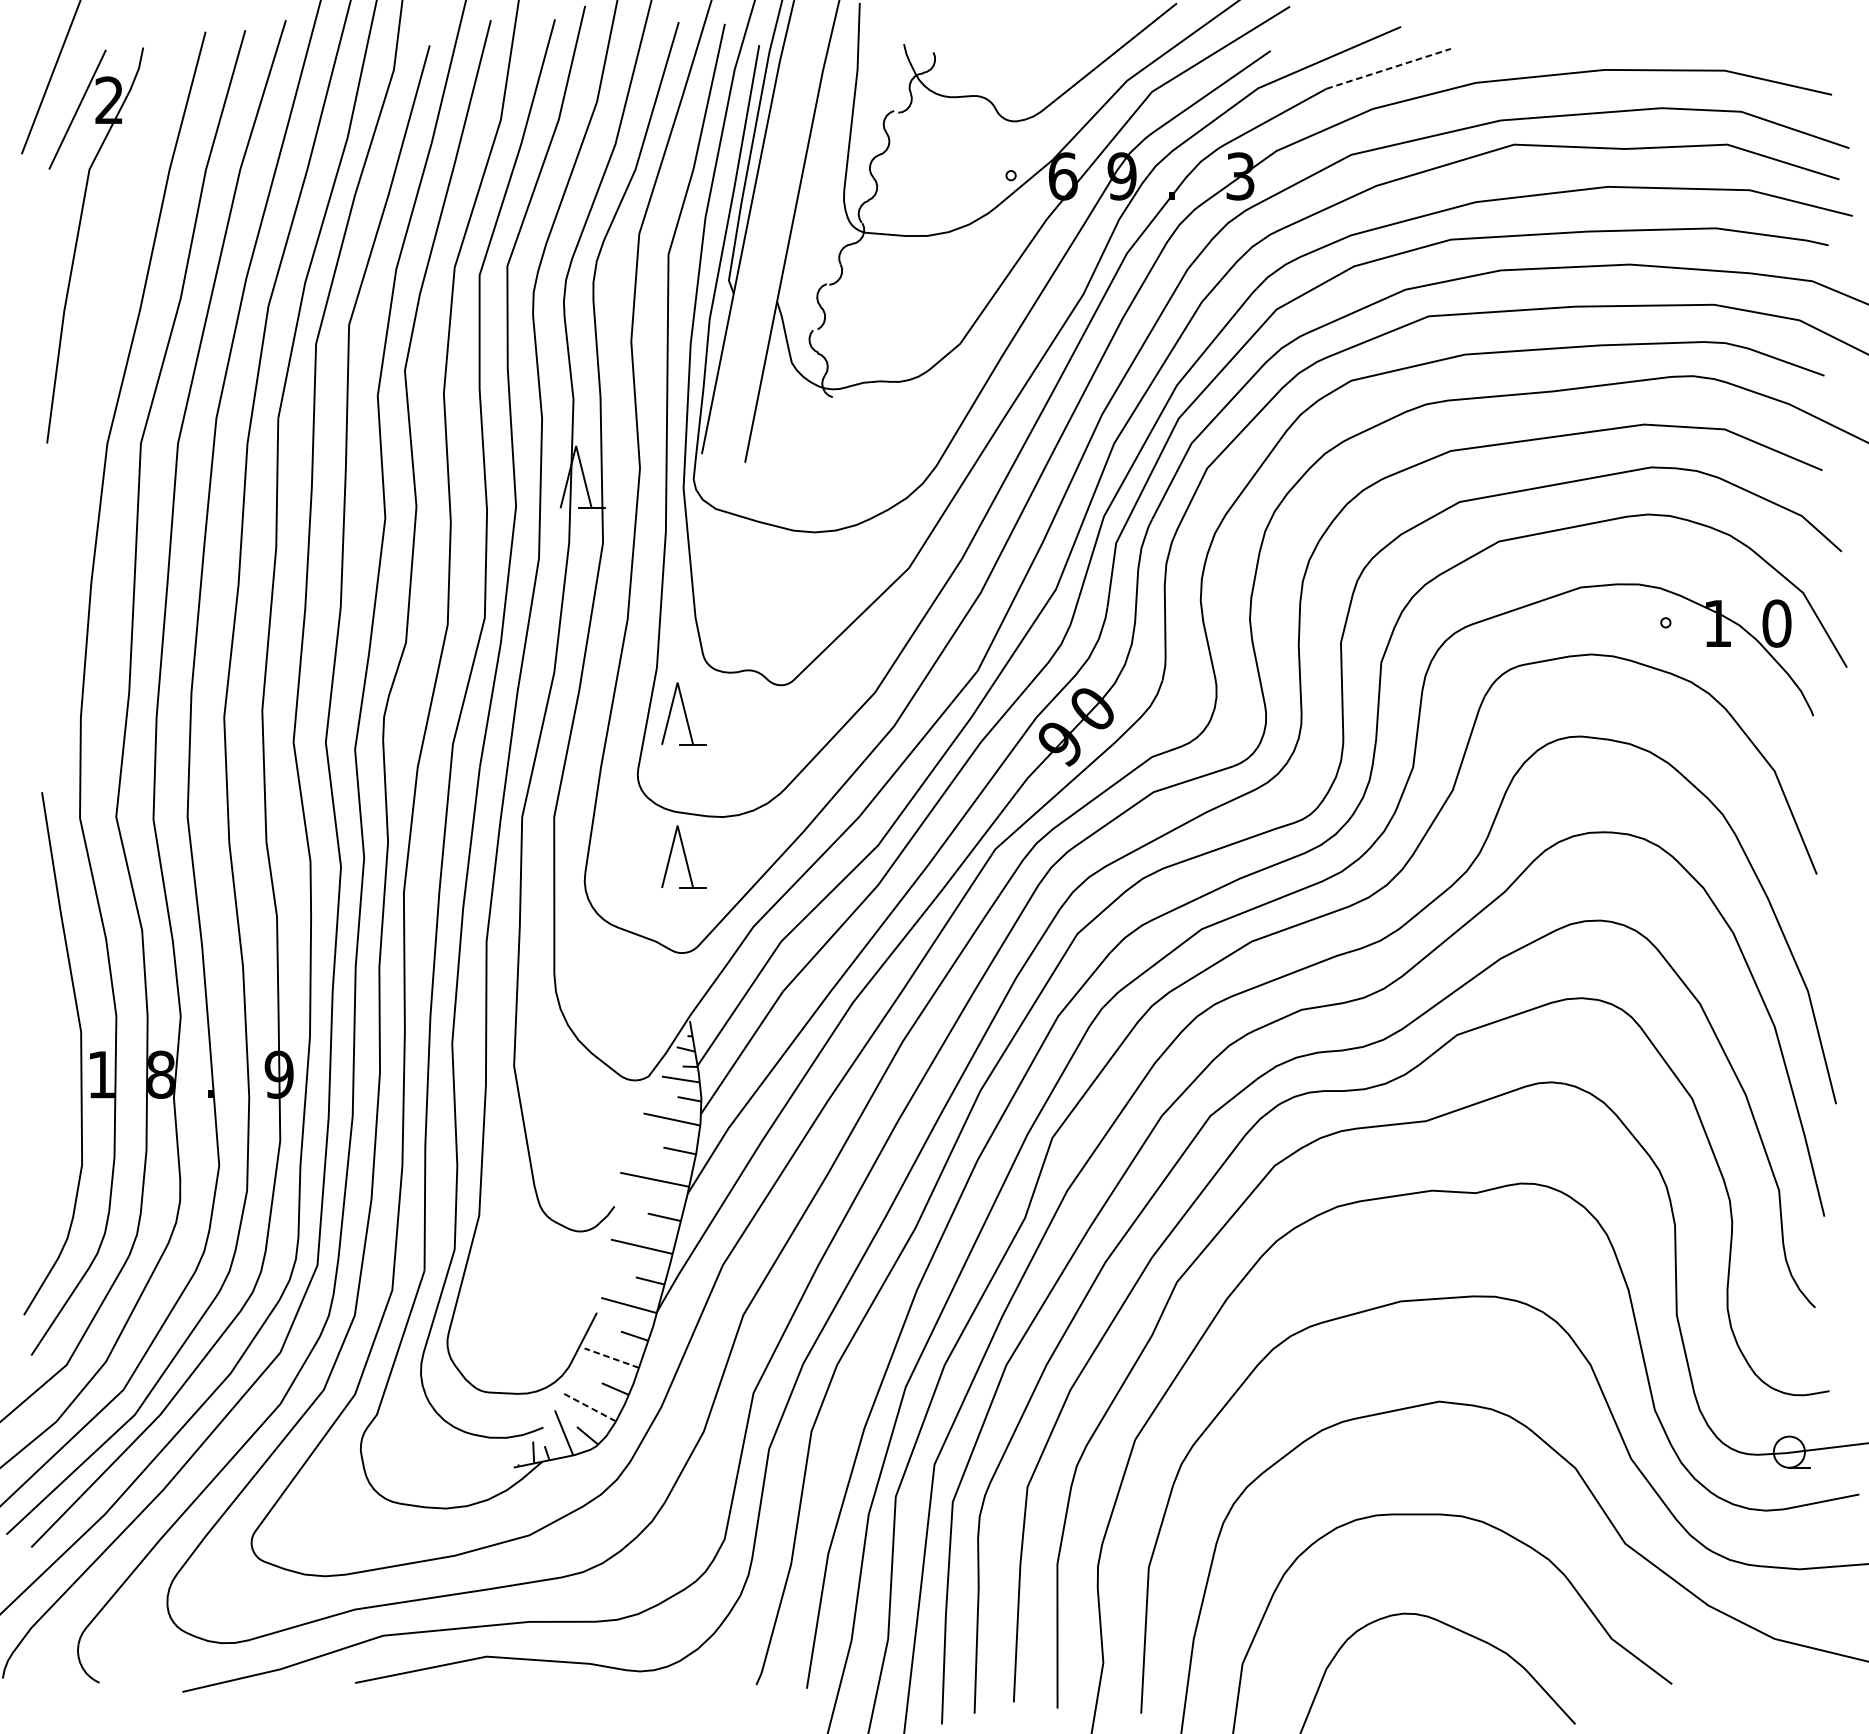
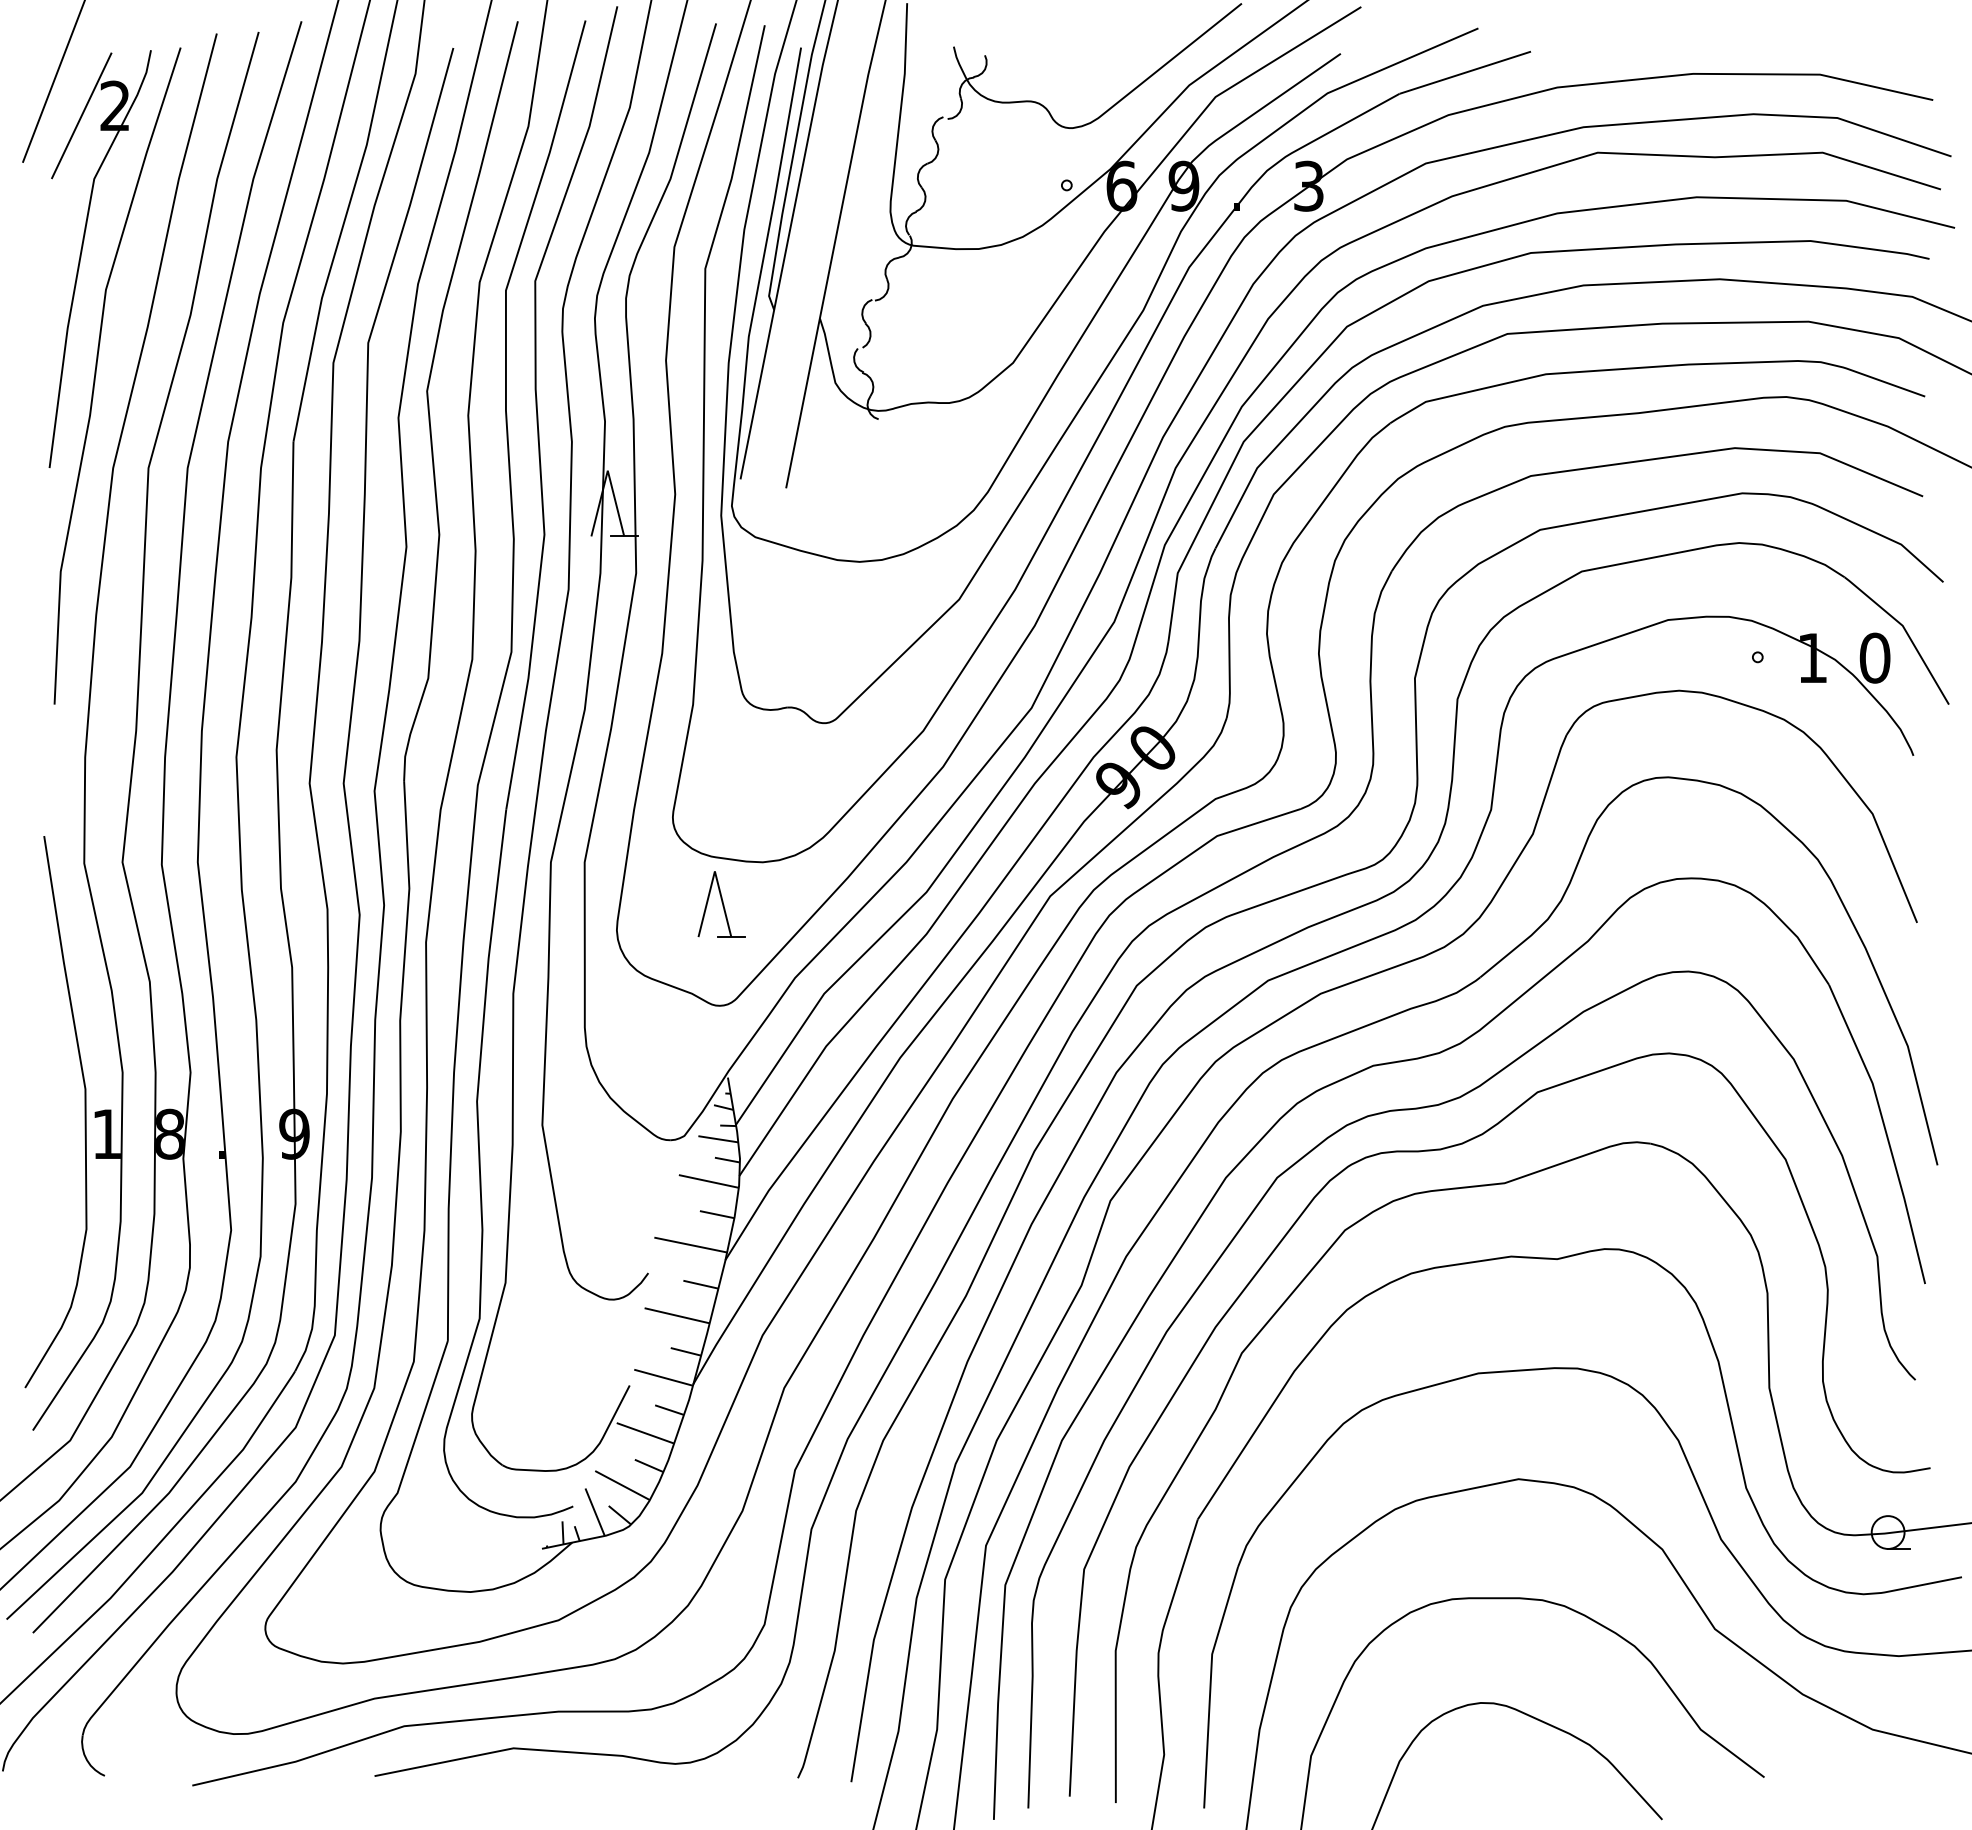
line: (1388, 68) -> (1465, 72), dashed -> solid
curve: (91, 354) -> (96, 374), added
part: (683, 713) -> (721, 753), removed
line: (610, 1358) -> (644, 1433), dashed -> solid
line: (590, 1407) -> (622, 1485), dashed -> solid

